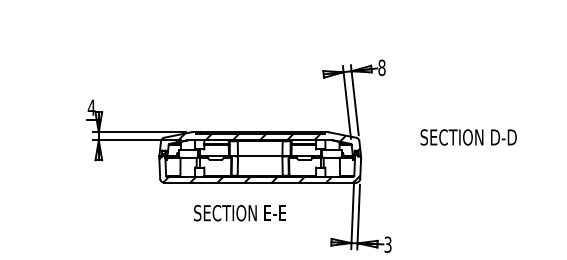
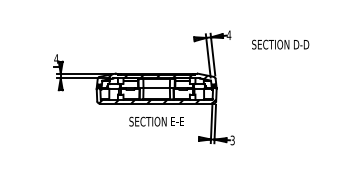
text: (381, 68) -> (228, 35), 8 -> 4
text: (468, 137) -> (280, 44), moved
text: (239, 212) -> (156, 121), moved

